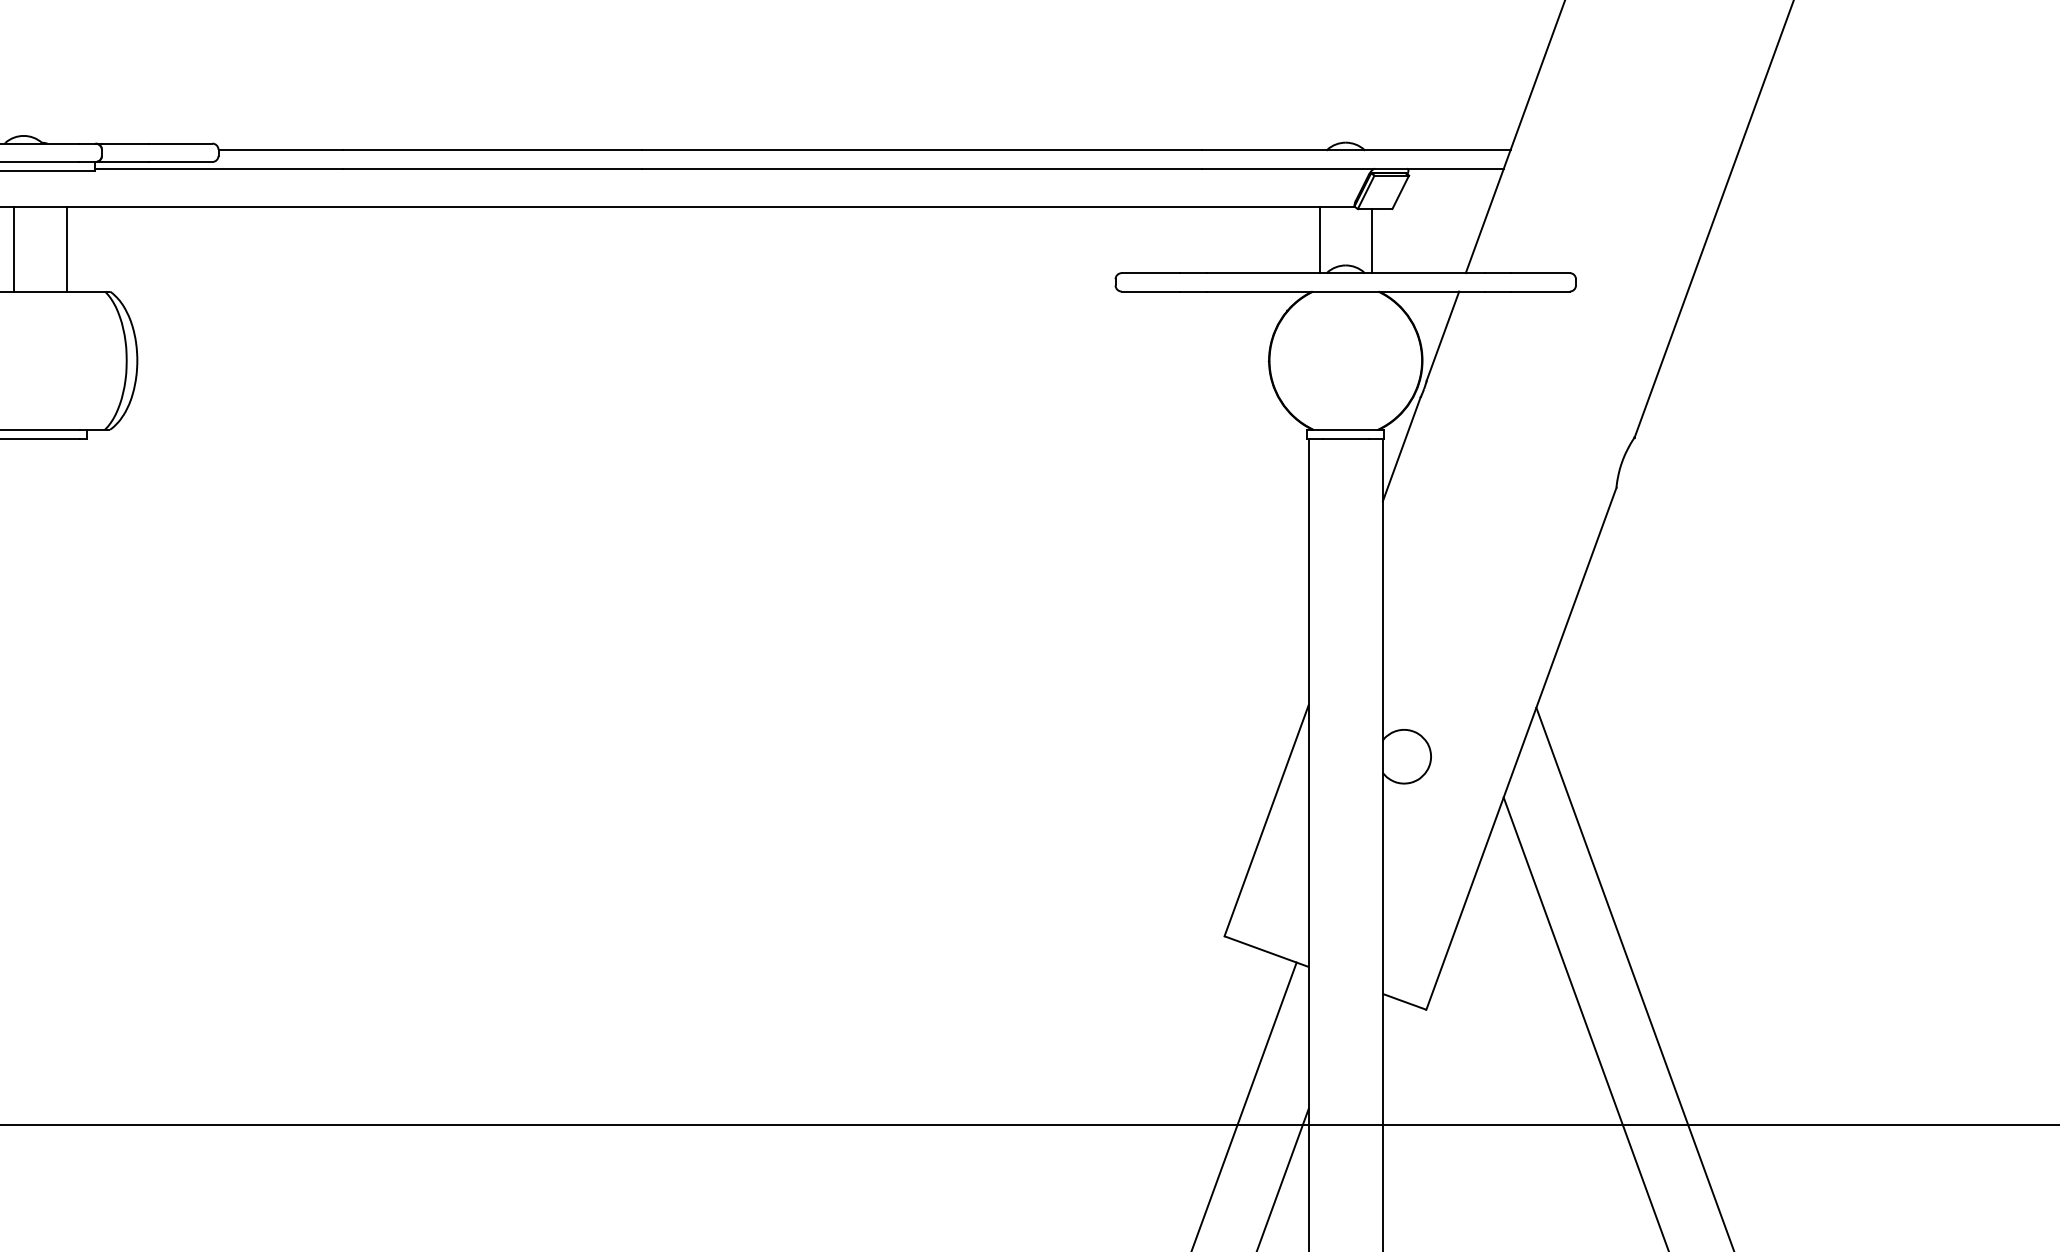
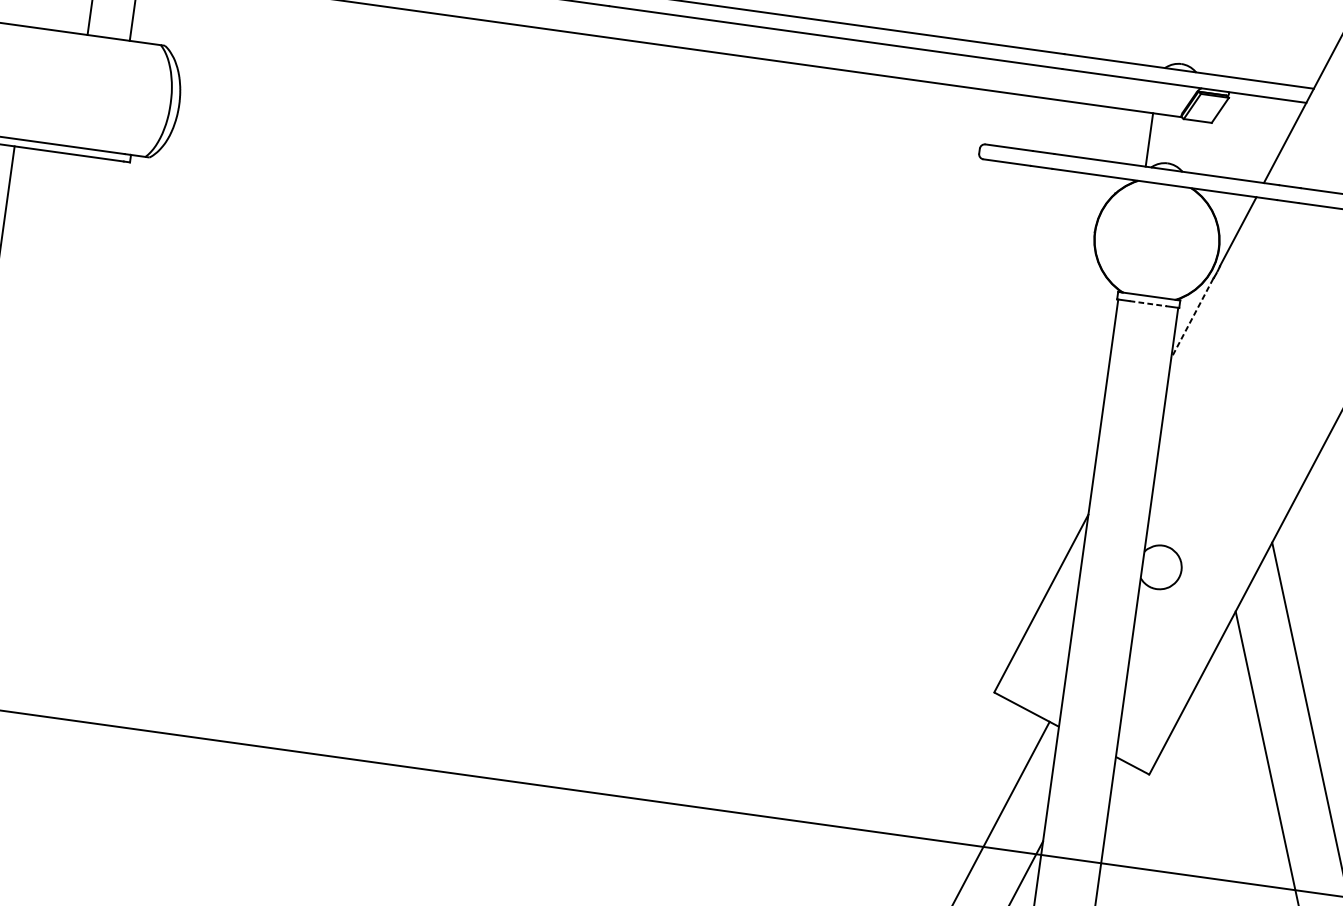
line: (1371, 240) -> (1191, 146), removed
line: (1346, 438) -> (1148, 303), solid -> dashed
line: (1401, 449) -> (1192, 318), solid -> dashed

